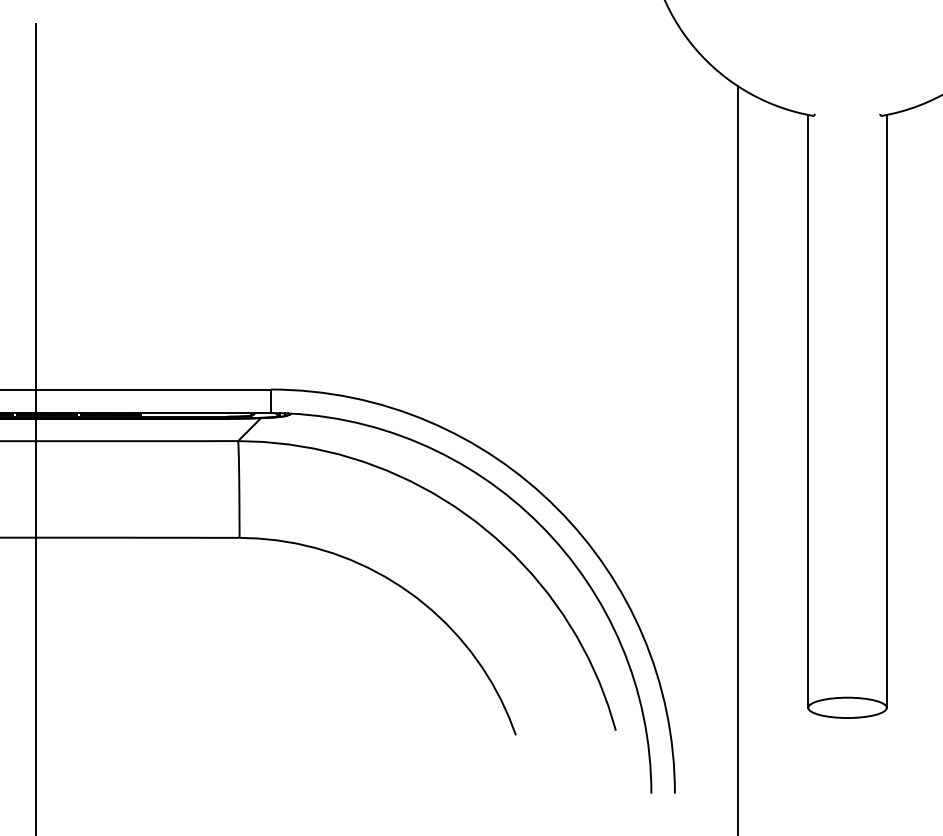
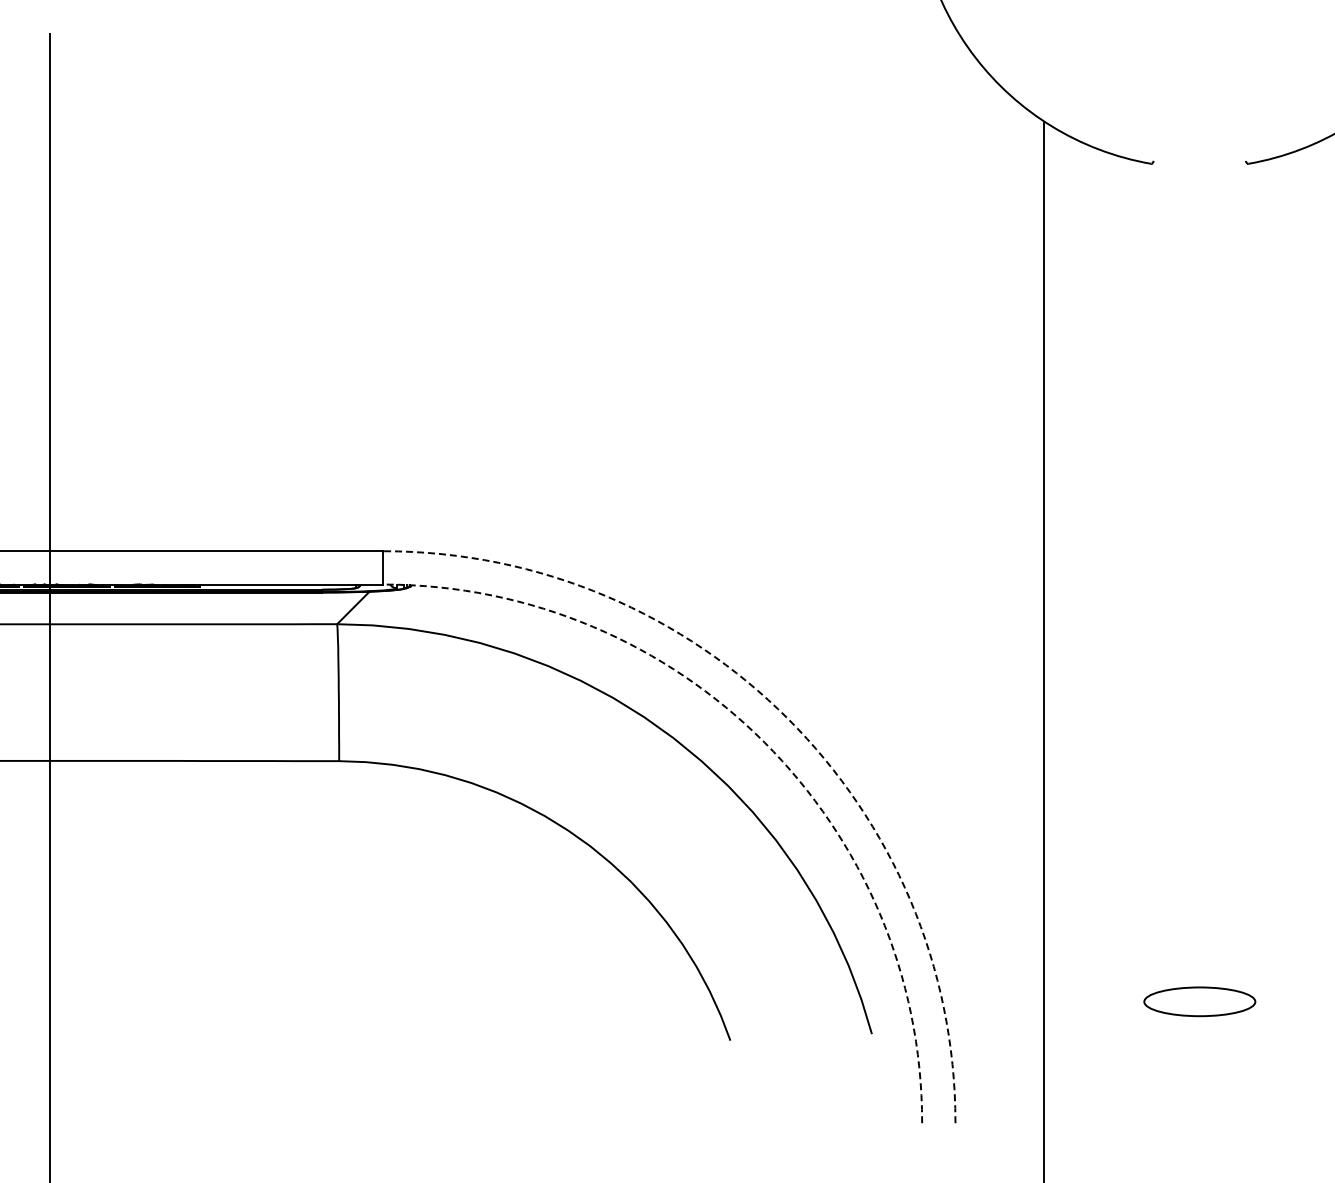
line: (808, 410) -> (1144, 581), removed
line: (886, 410) -> (1255, 581), removed
arc: (556, 507) -> (787, 718), solid -> dashed
arc: (540, 524) -> (764, 742), solid -> dashed

